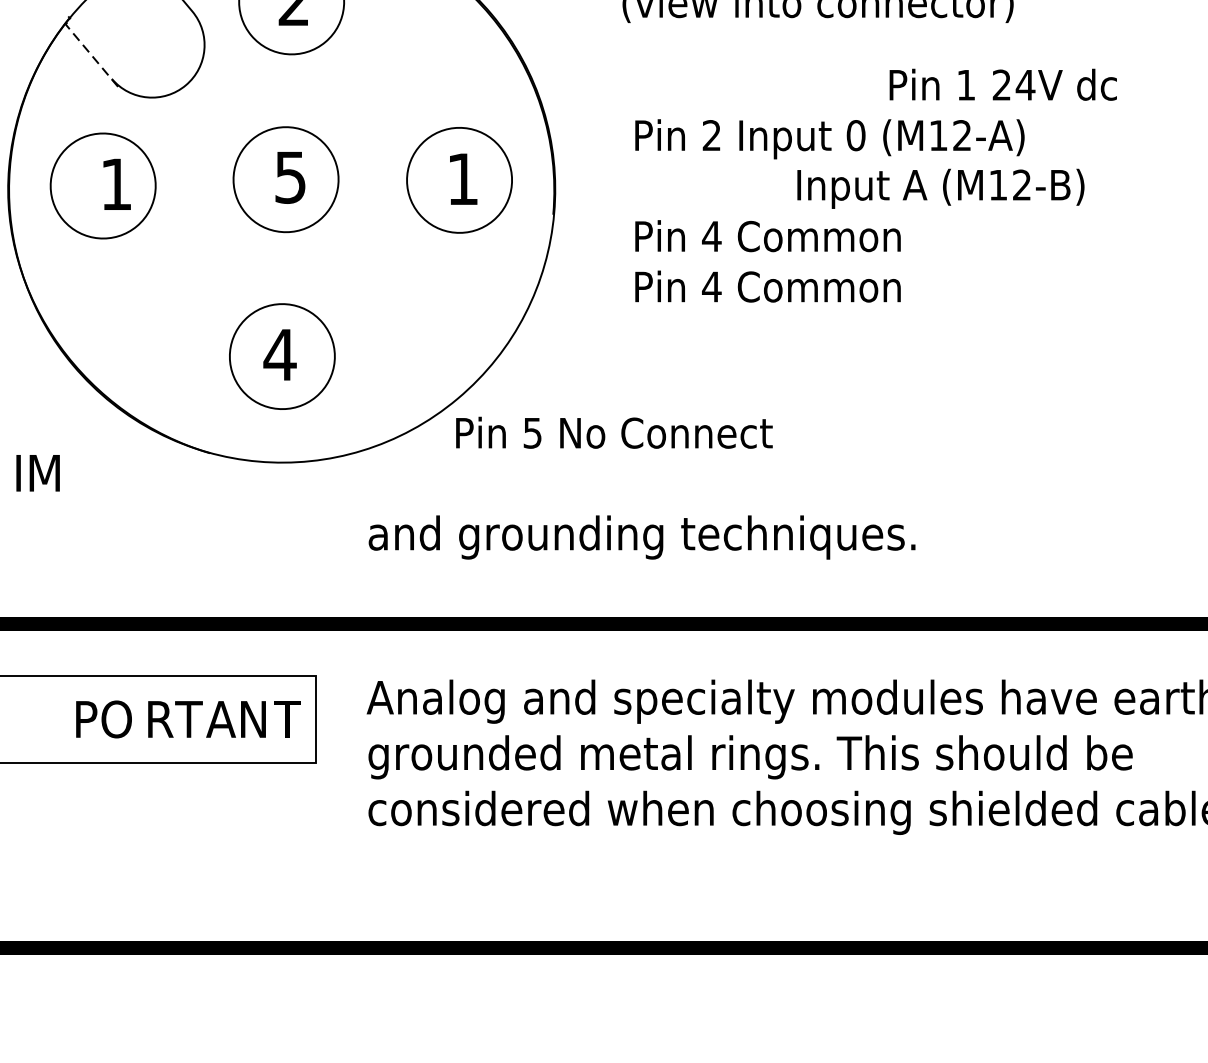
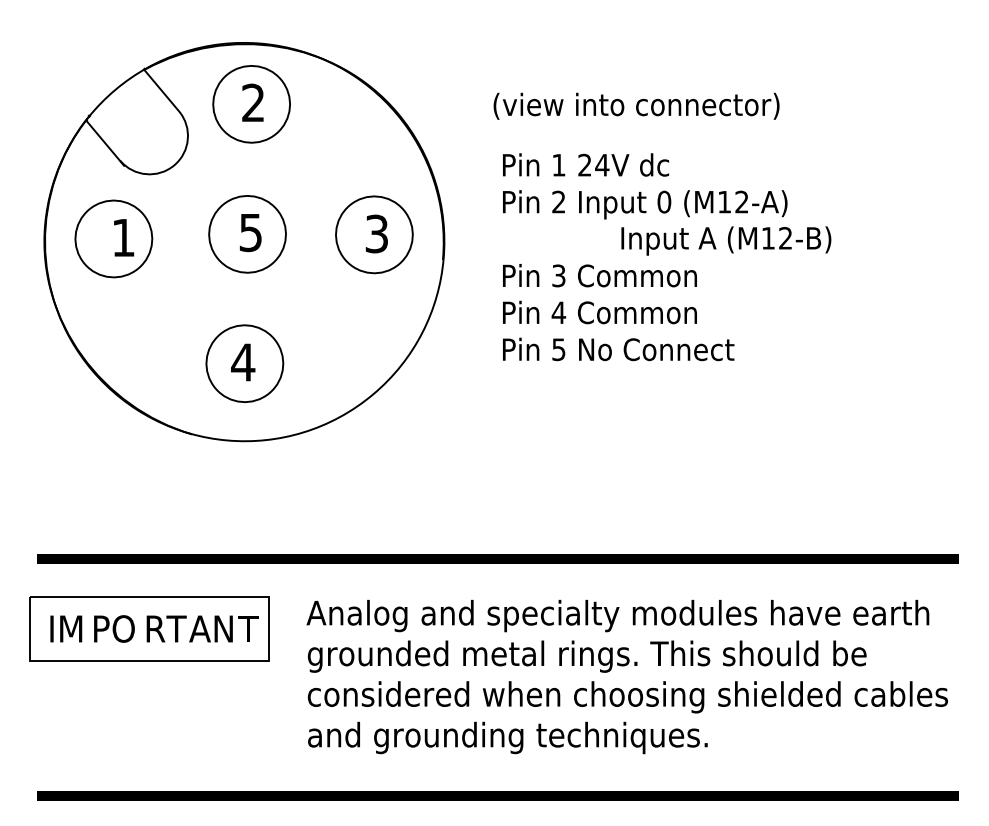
line: (90, 54) -> (104, 142), dashed -> solid
text: (1002, 84) -> (585, 164), moved
text: (462, 178) -> (376, 233), 1 -> 3
text: (711, 235) -> (558, 275), 4 -> 3
text: (614, 432) -> (618, 349), moved
text: (38, 472) -> (66, 628), moved
text: (641, 536) -> (507, 737), moved

